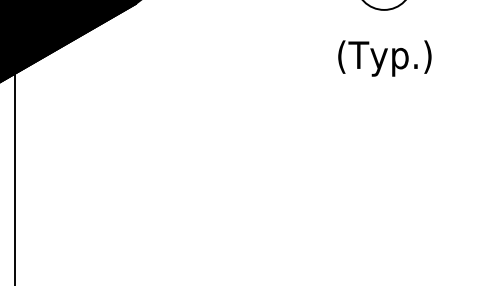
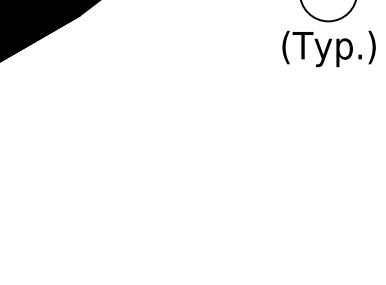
text: (384, 58) -> (328, 48), moved

